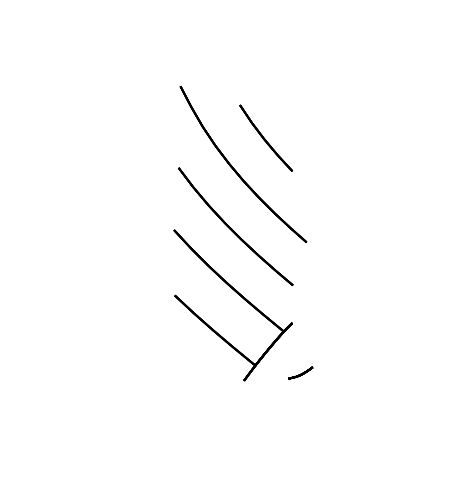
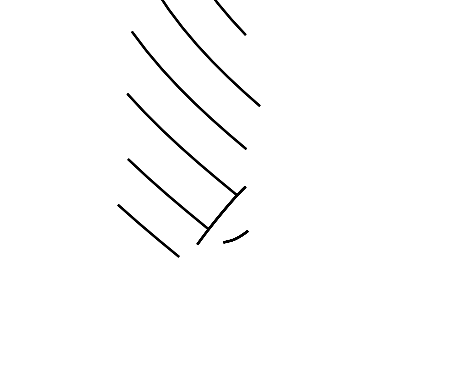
line: (195, 366) -> (148, 230), added
part: (300, 372) -> (235, 236), moved

